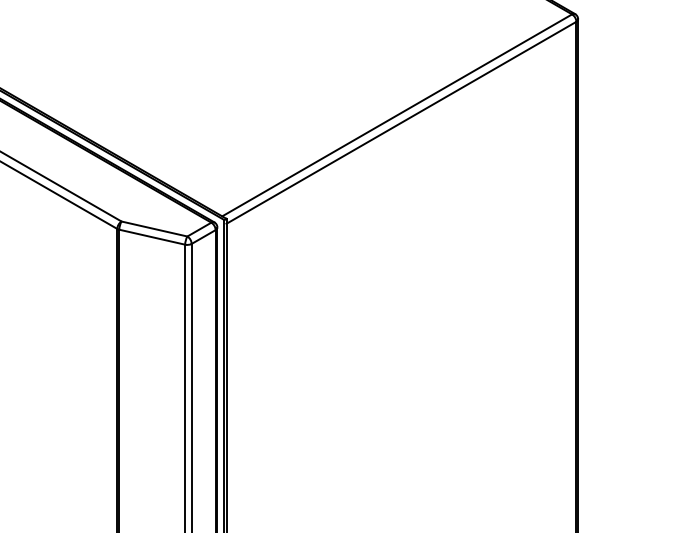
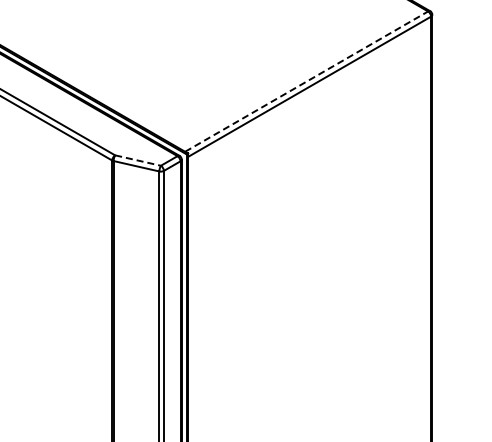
line: (398, 115) -> (307, 81), solid -> dashed
line: (155, 228) -> (138, 160), solid -> dashed

